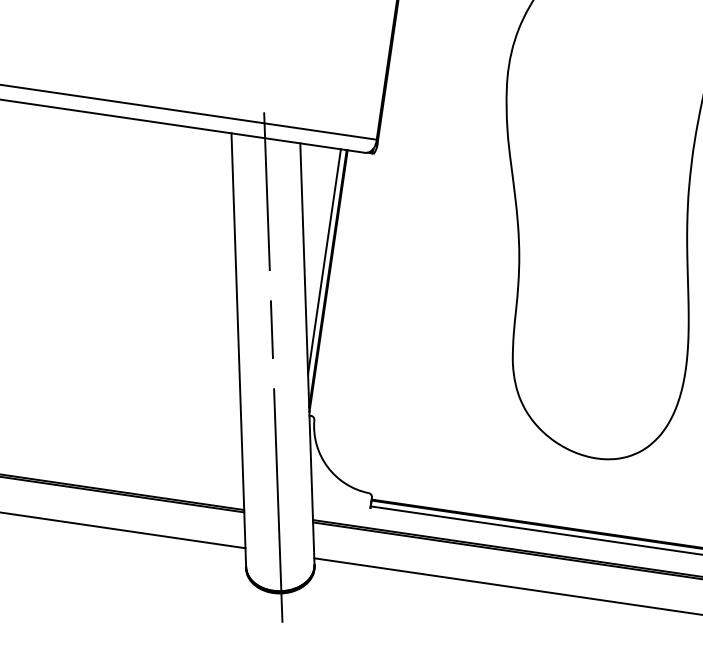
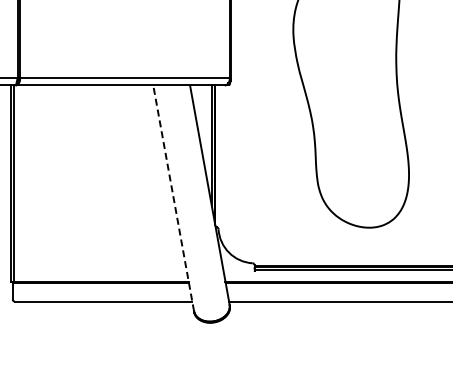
line: (238, 350) -> (173, 198), solid -> dashed
line: (272, 366) -> (192, 204), removed

